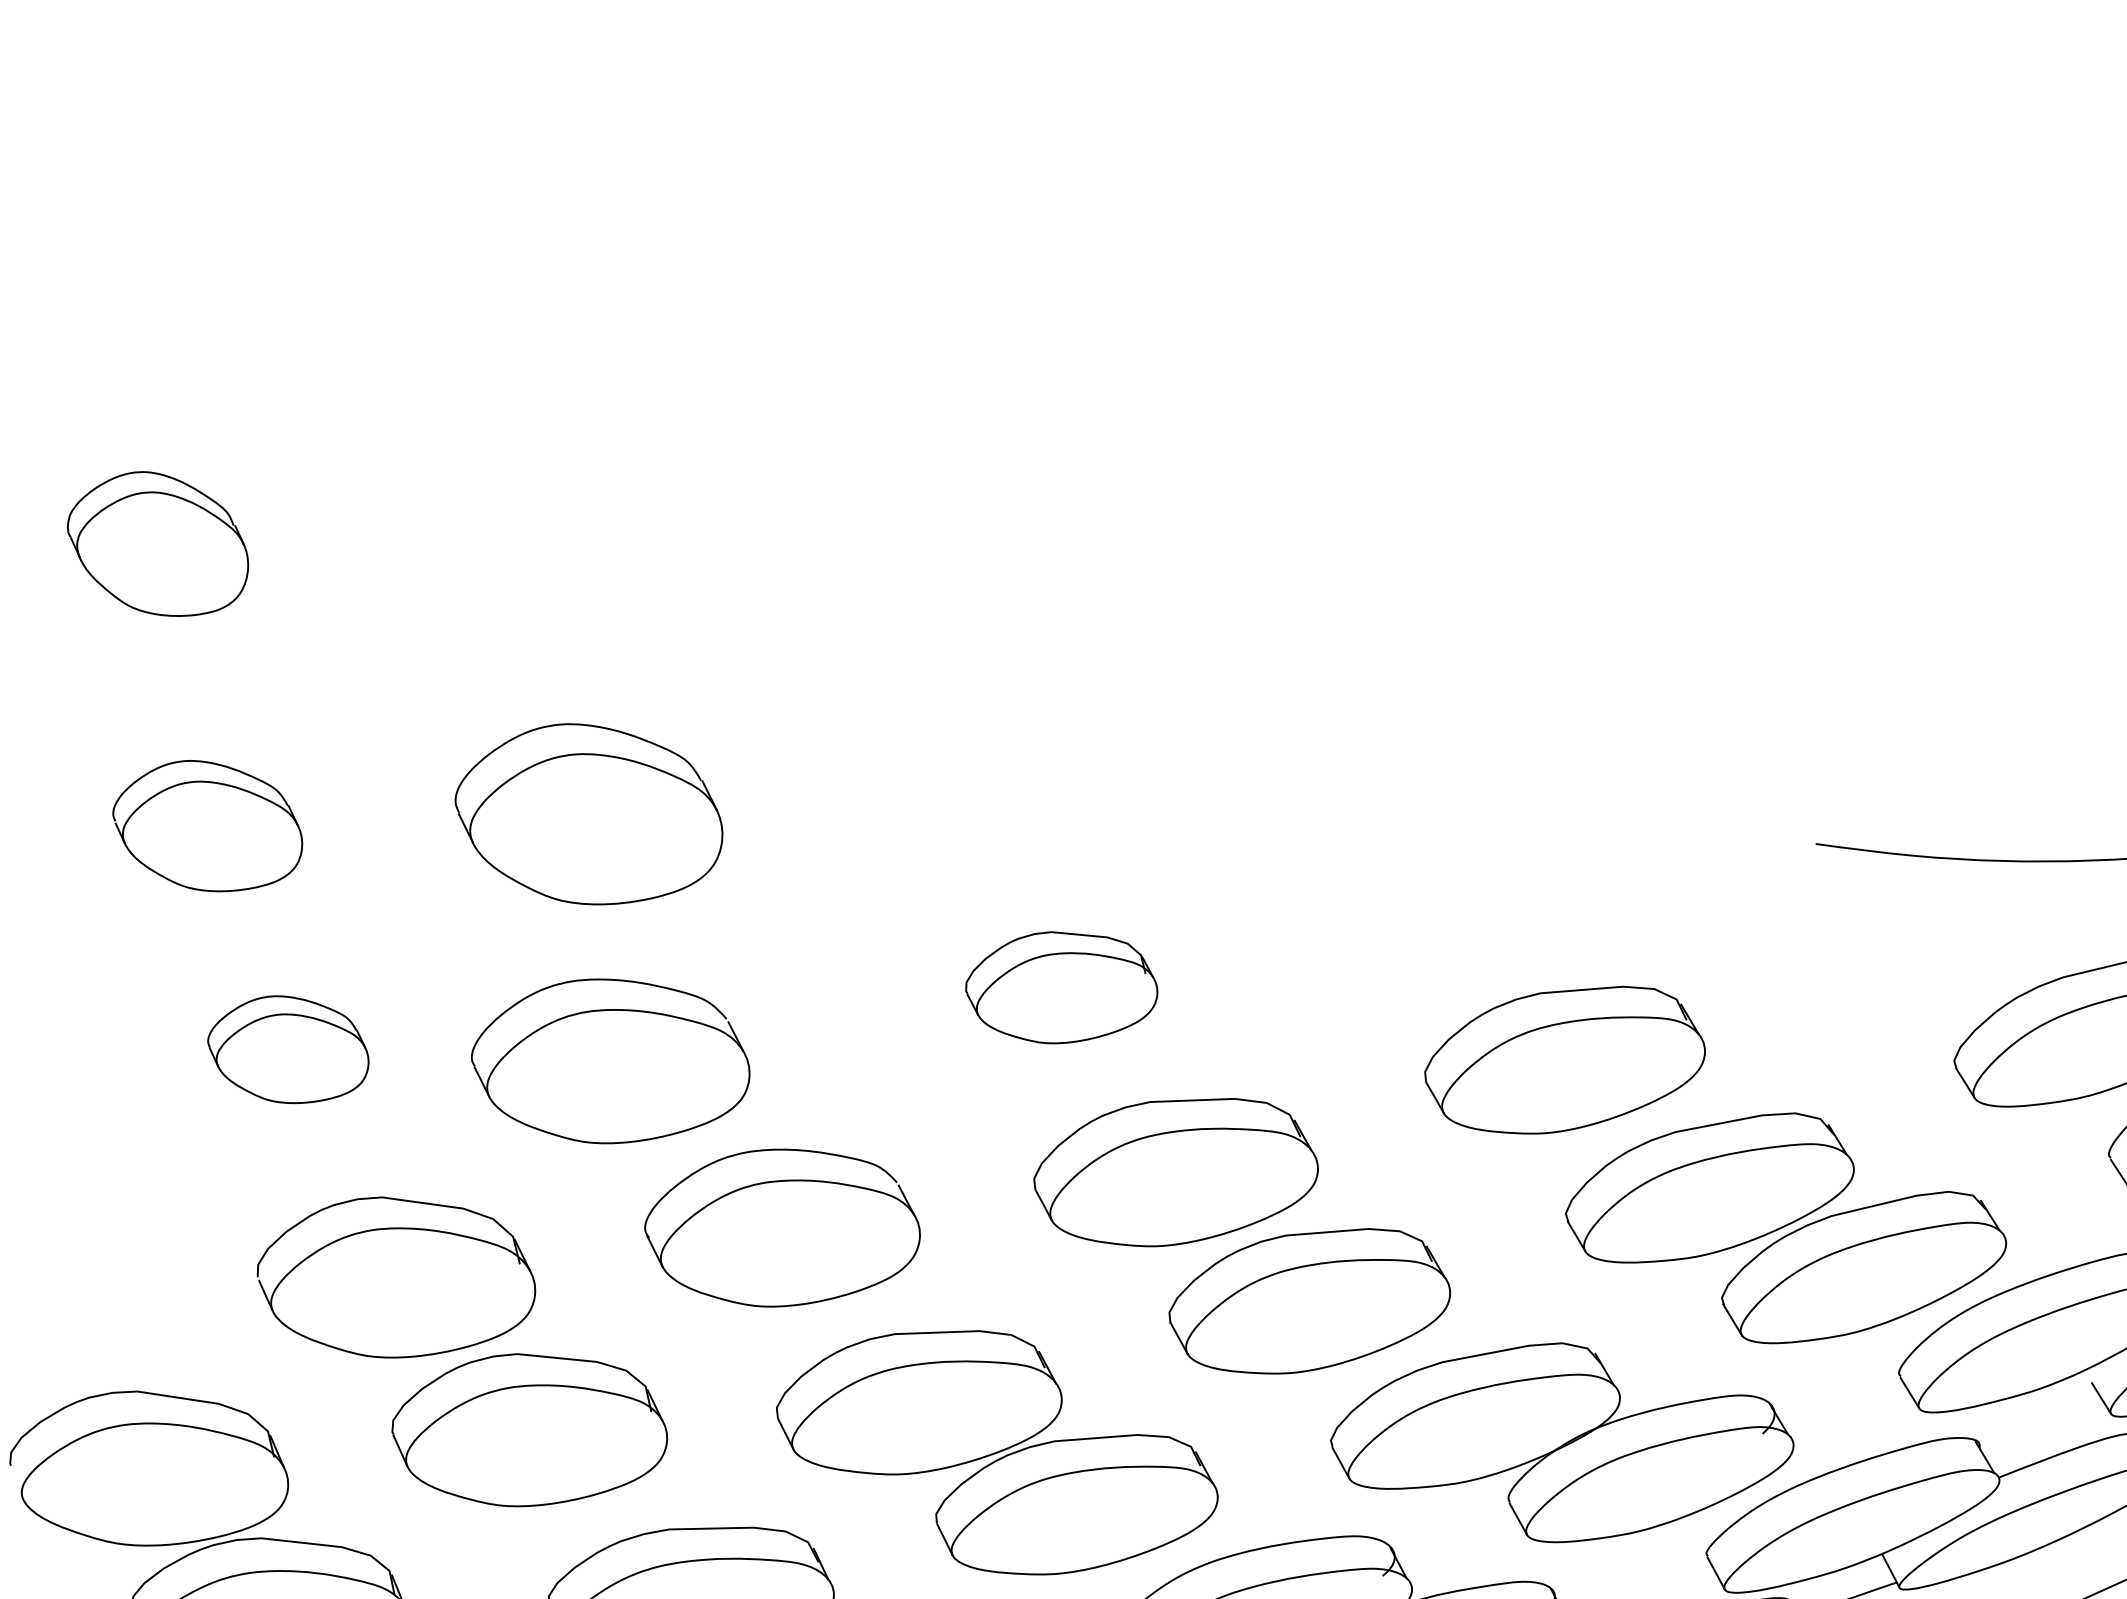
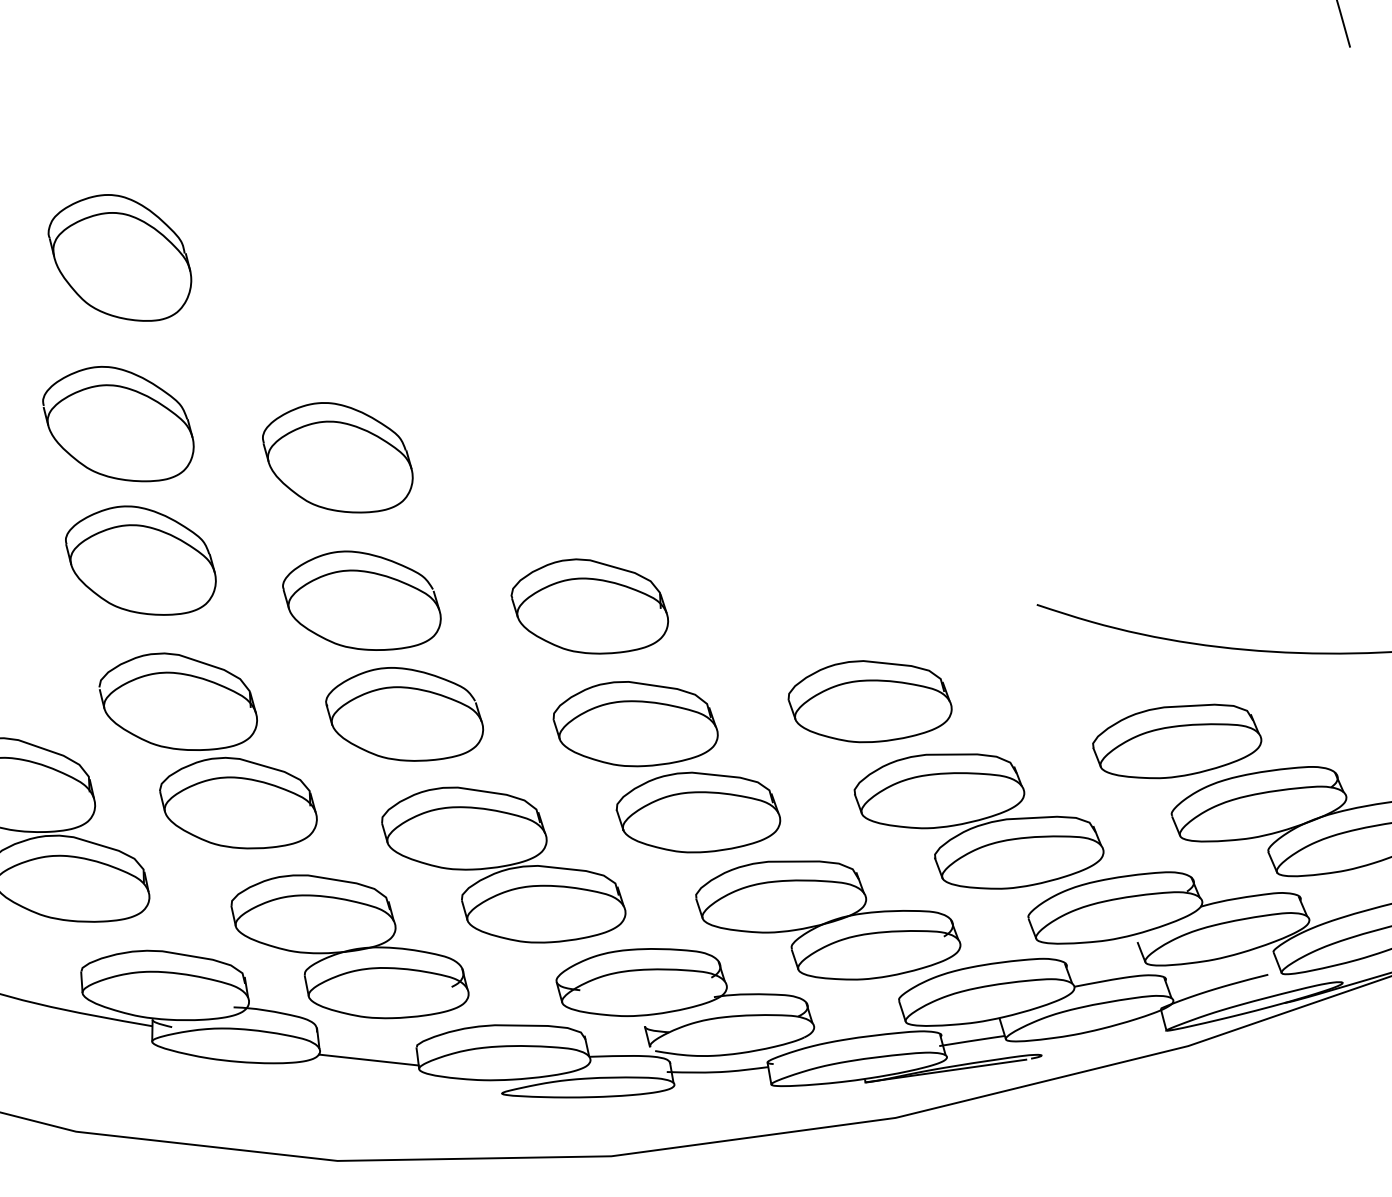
part: (157, 544) -> (119, 257), size x1.43
part: (207, 826) -> (118, 424), size x1.43
part: (1060, 986) -> (589, 606), size x1.43
part: (287, 1049) -> (140, 560), size x1.67
part: (609, 1060) -> (361, 600), moved

